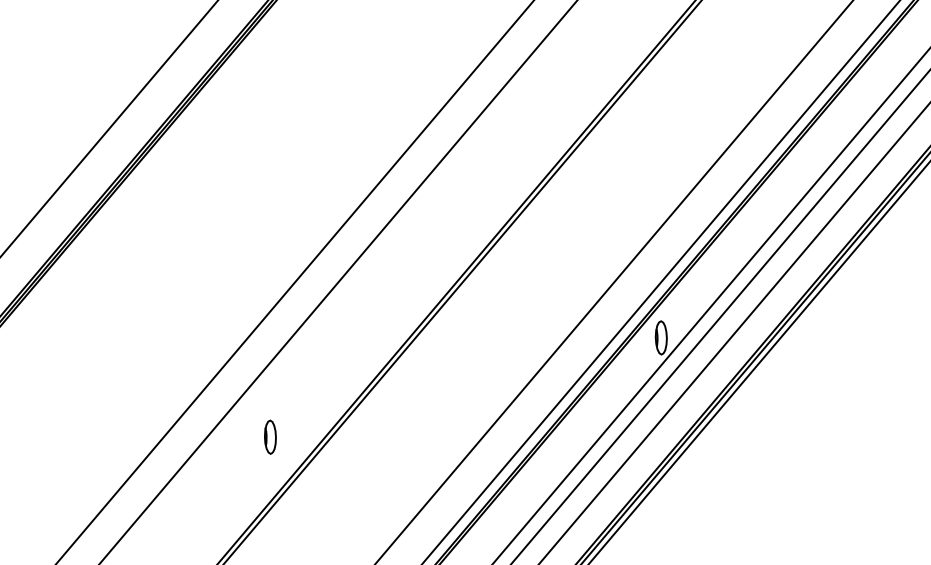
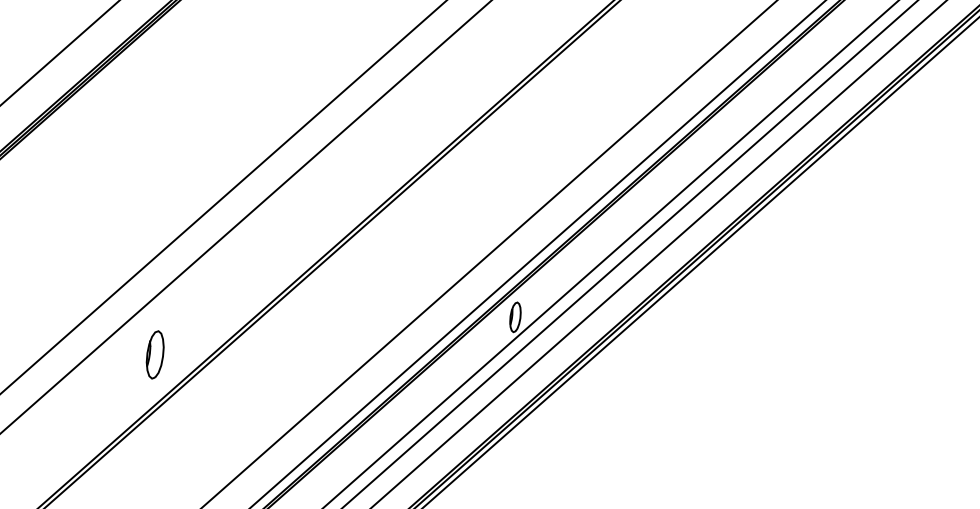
part: (270, 436) -> (155, 354), size x1.6

